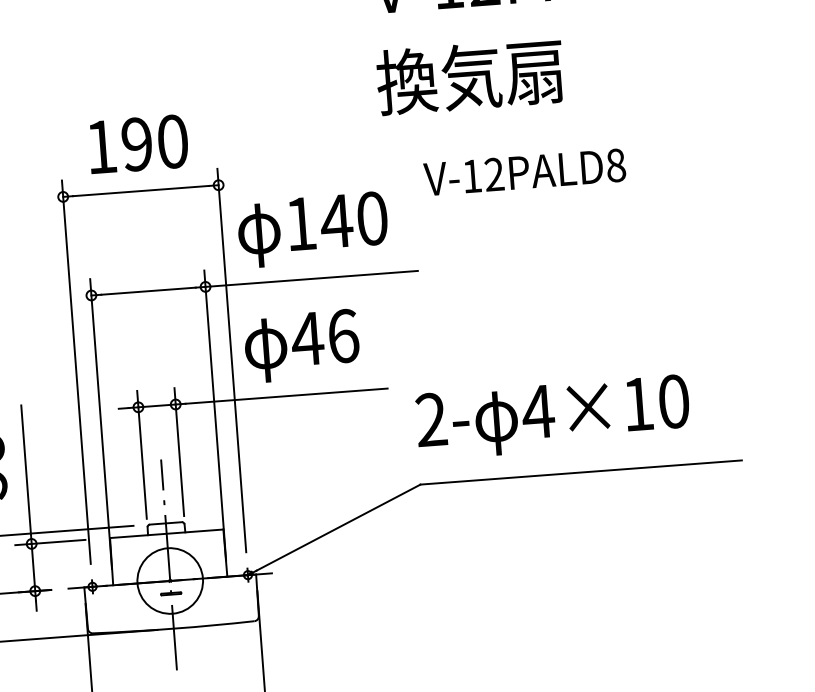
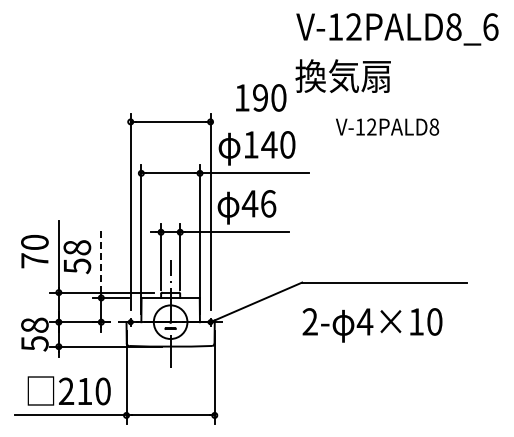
text: (139, 143) -> (261, 97), moved
text: (524, 171) -> (387, 126), moved
text: (553, 417) -> (372, 325), moved
line: (26, 469) -> (101, 259), solid -> dashed

